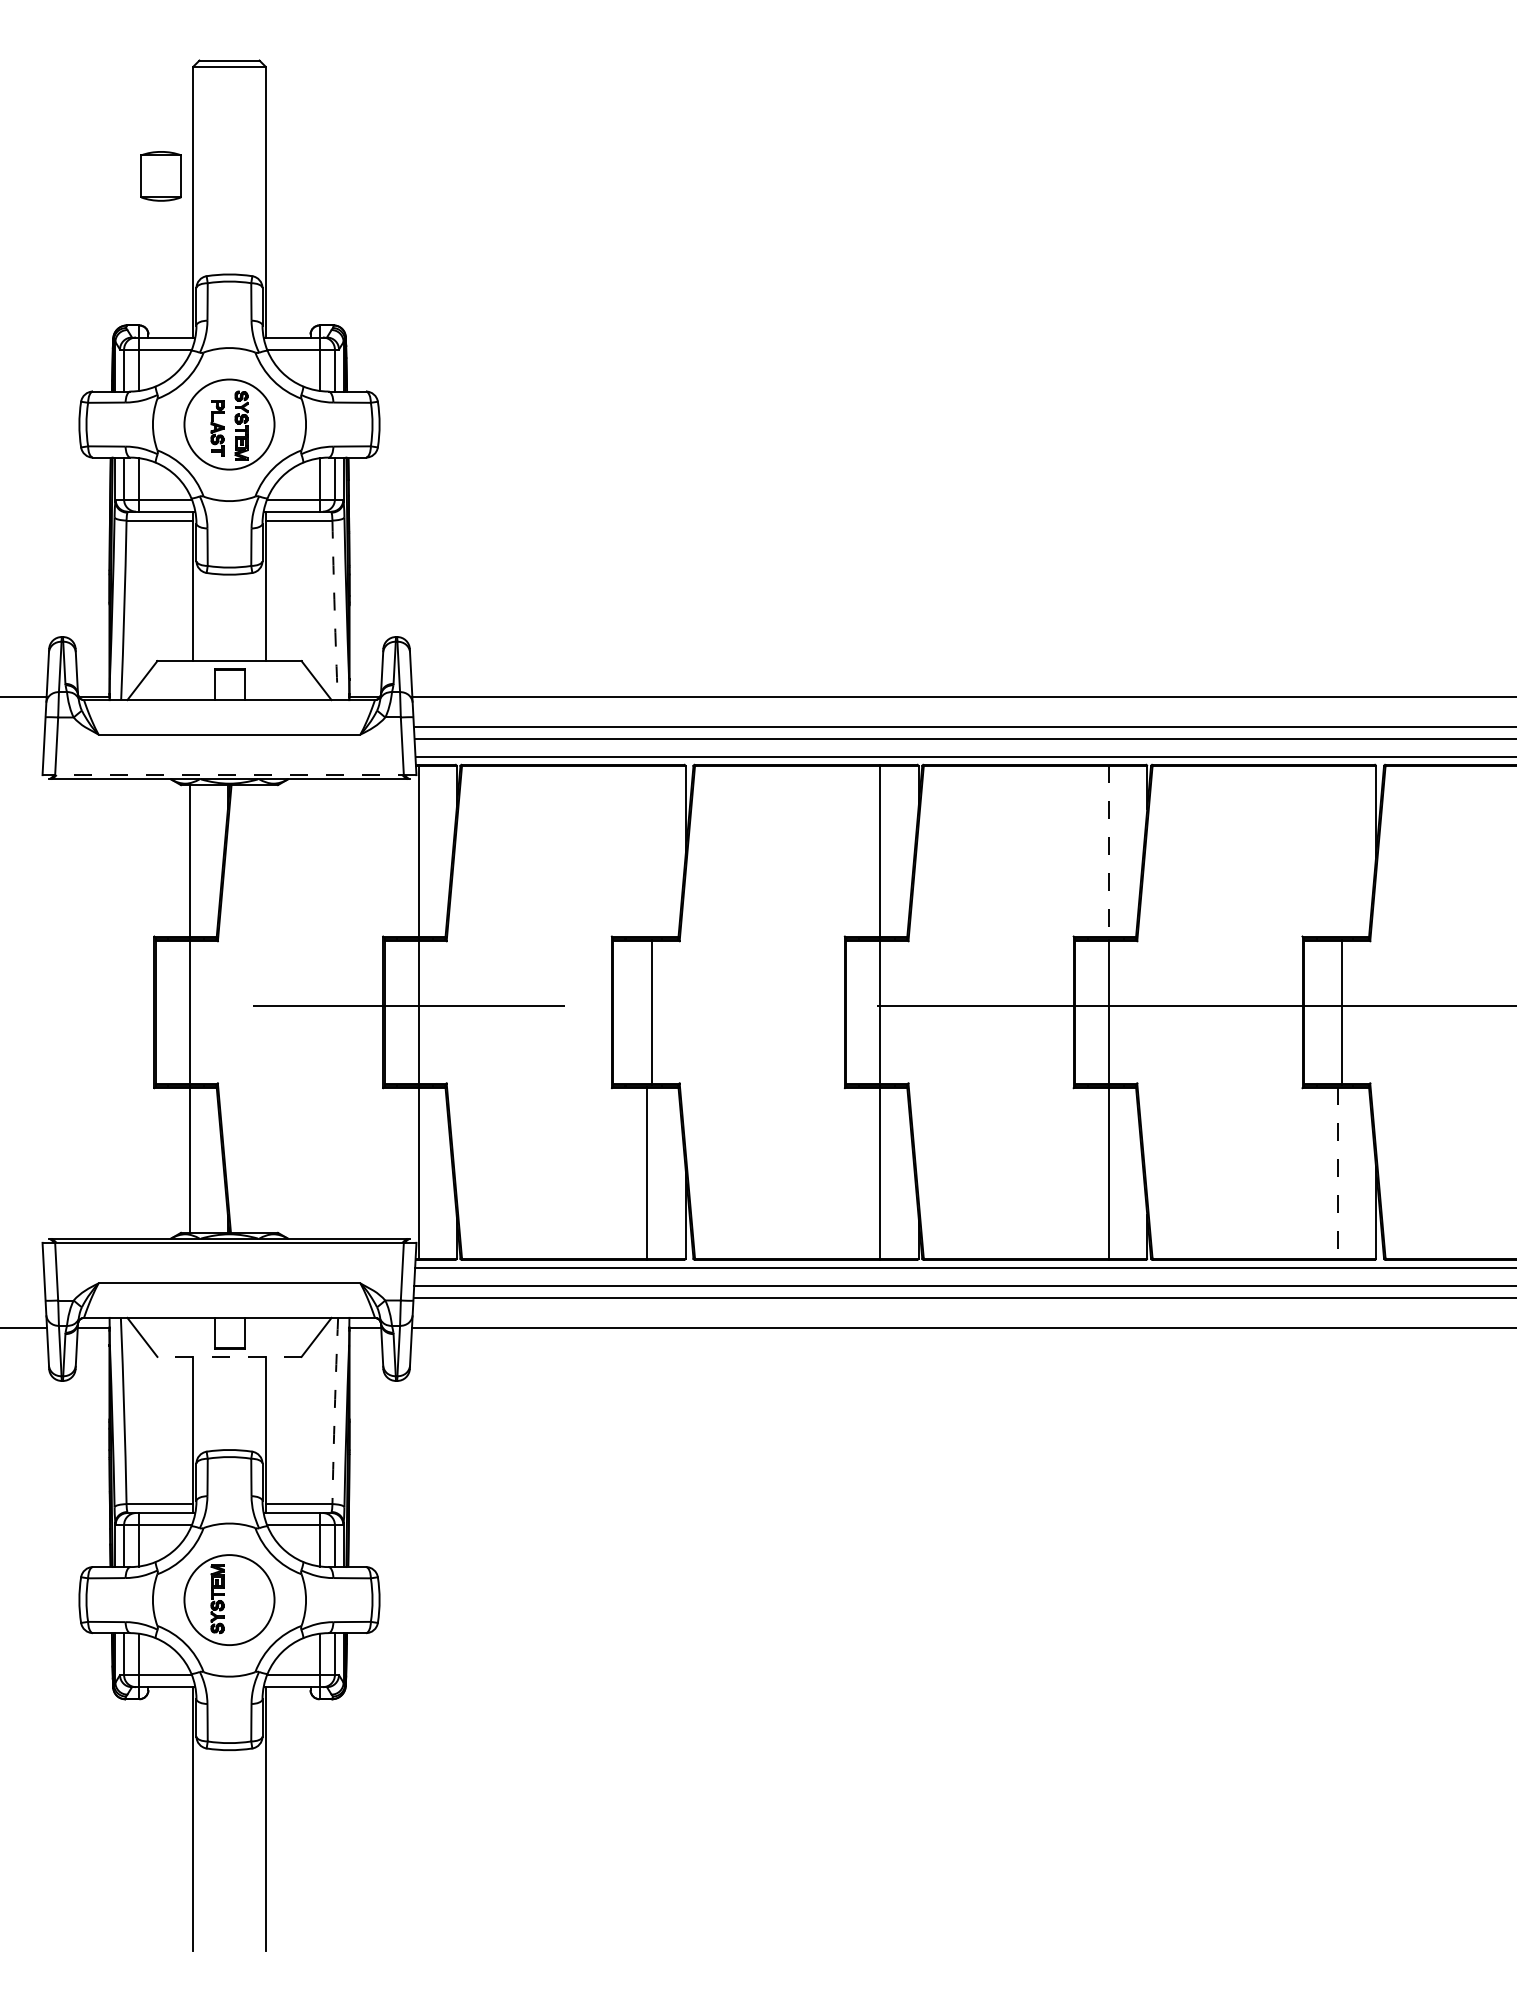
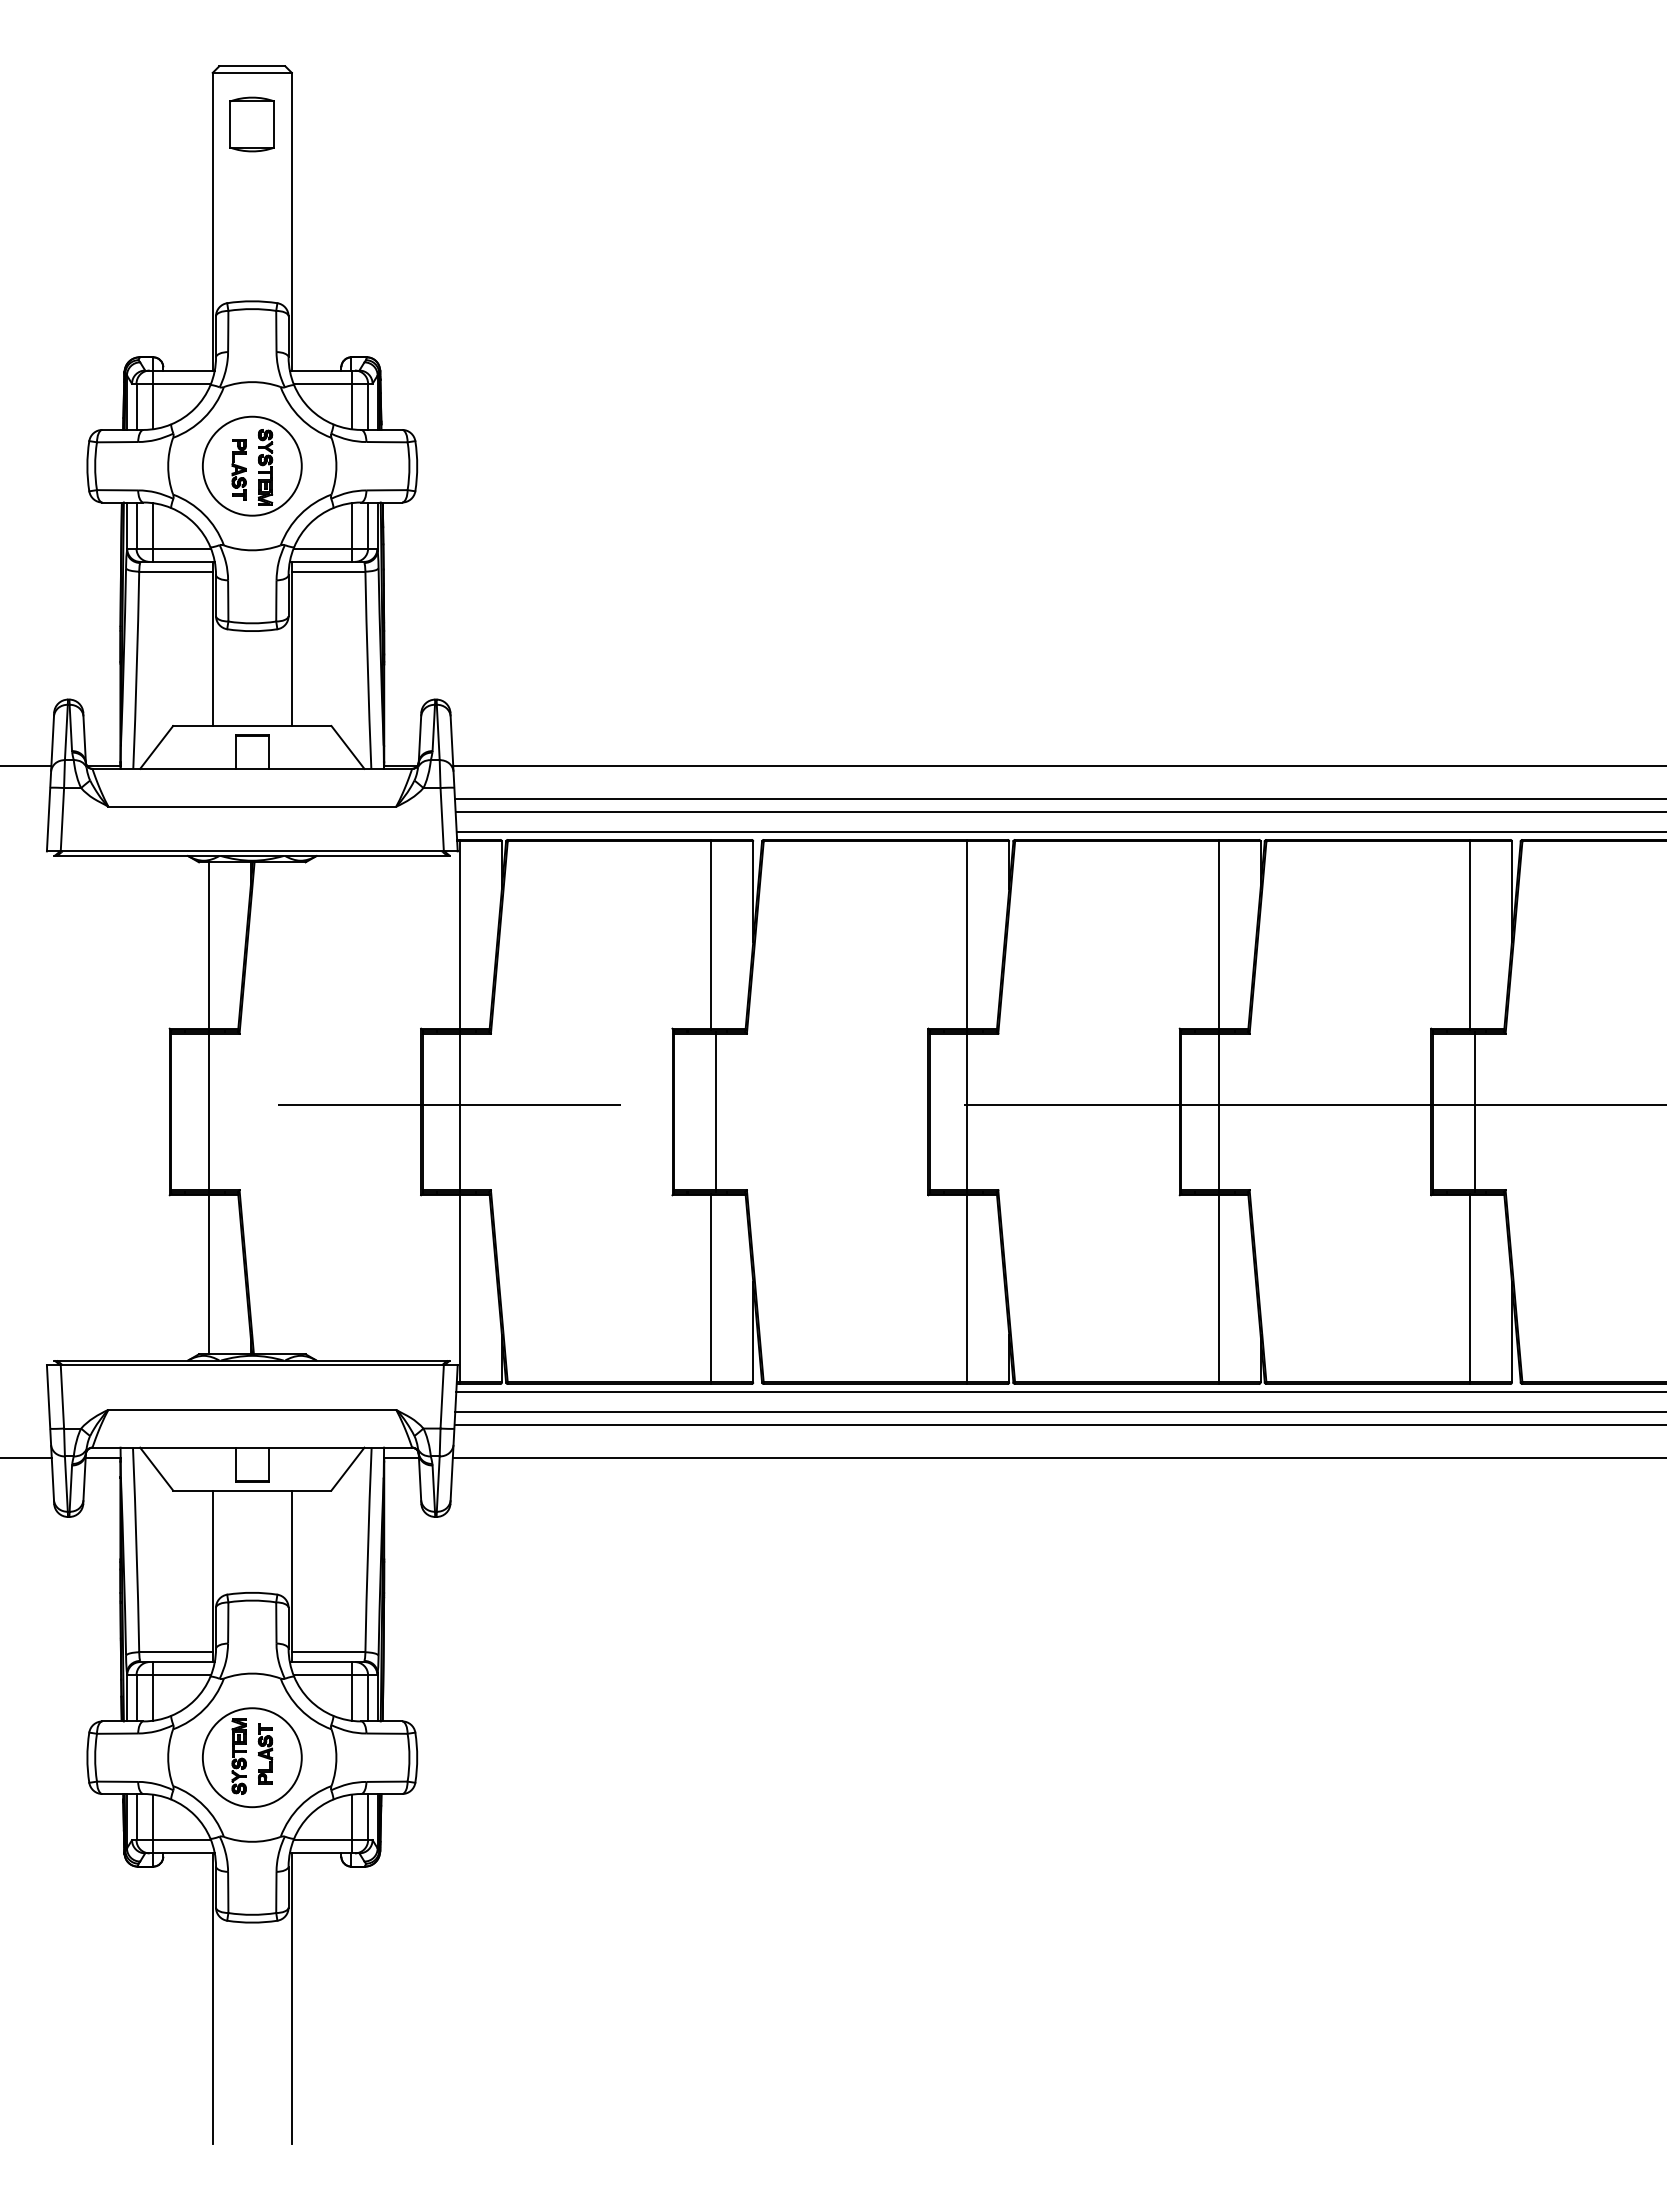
part: (160, 176) -> (251, 124), moved
arc: (334, 610) -> (367, 670), dashed -> solid
line: (228, 775) -> (251, 851), dashed -> solid
line: (647, 850) -> (711, 934), added
line: (1338, 850) -> (1470, 934), added
line: (1108, 851) -> (1218, 935), dashed -> solid
line: (1338, 1173) -> (1470, 1289), dashed -> solid
line: (228, 1356) -> (251, 1490), dashed -> solid
arc: (334, 1410) -> (367, 1549), dashed -> solid
part: (241, 1596) -> (265, 1753), added

